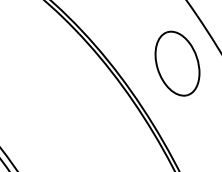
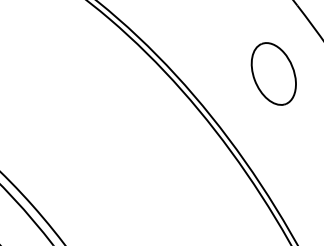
part: (177, 63) -> (273, 73), size x0.7

